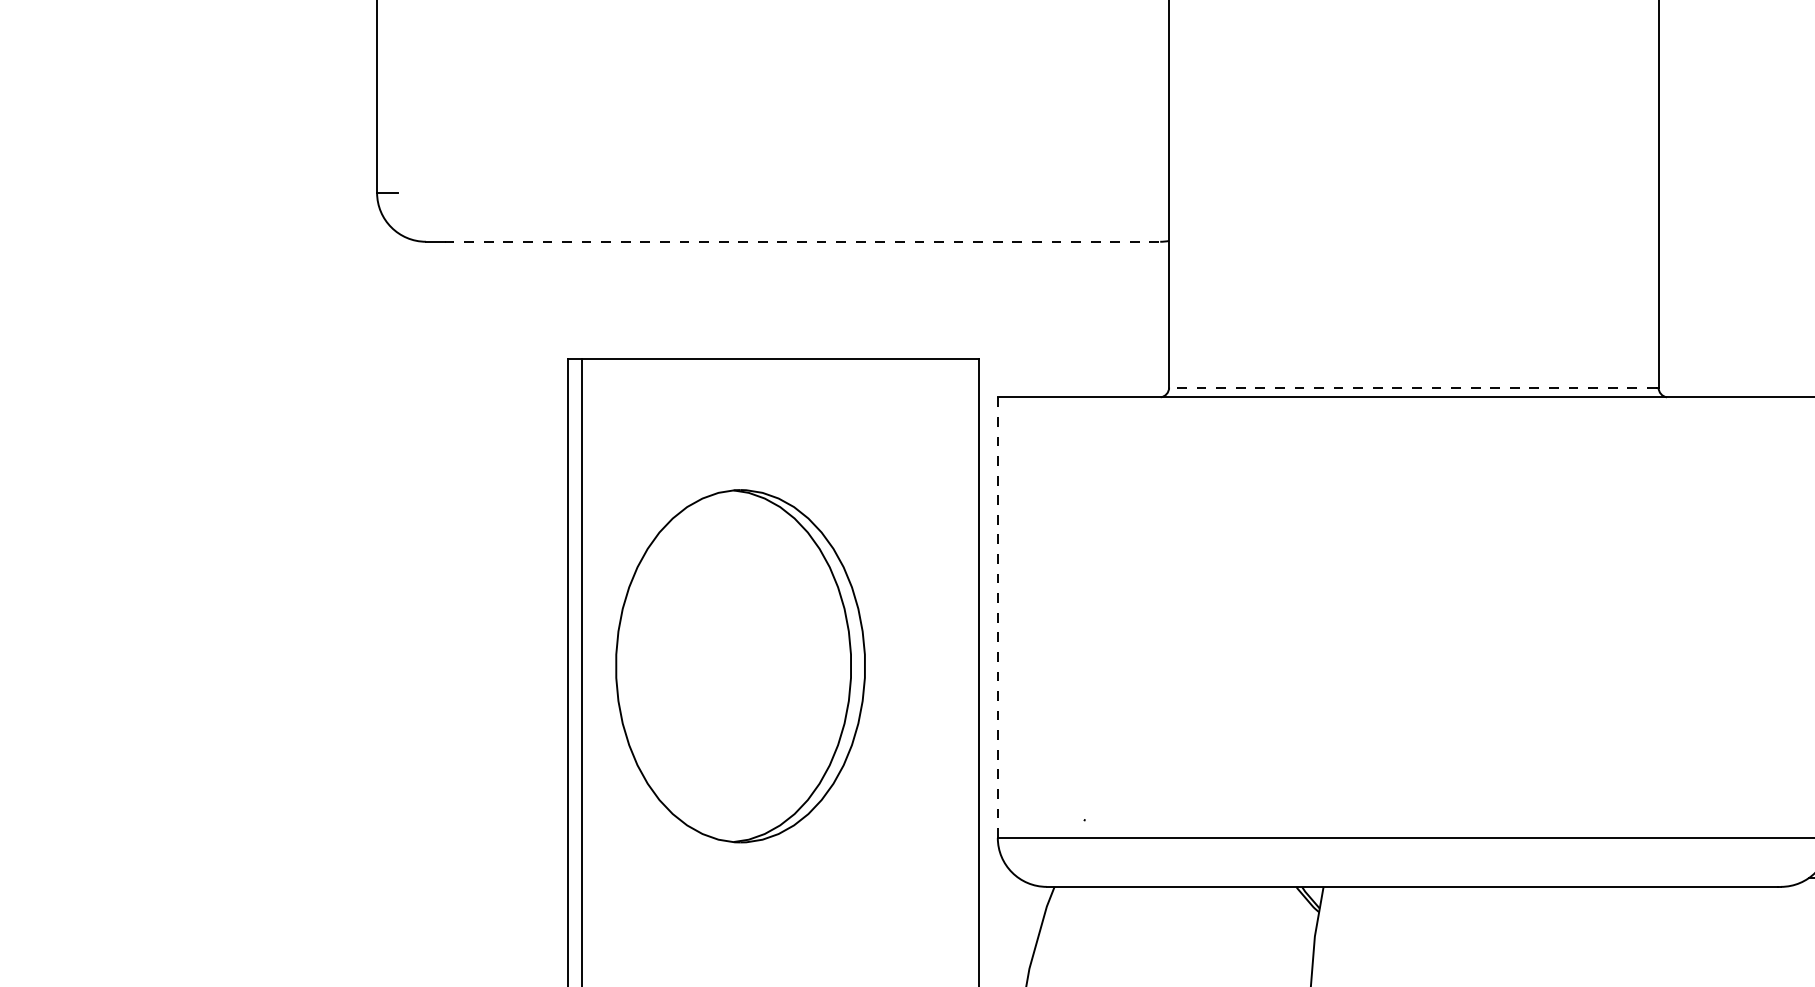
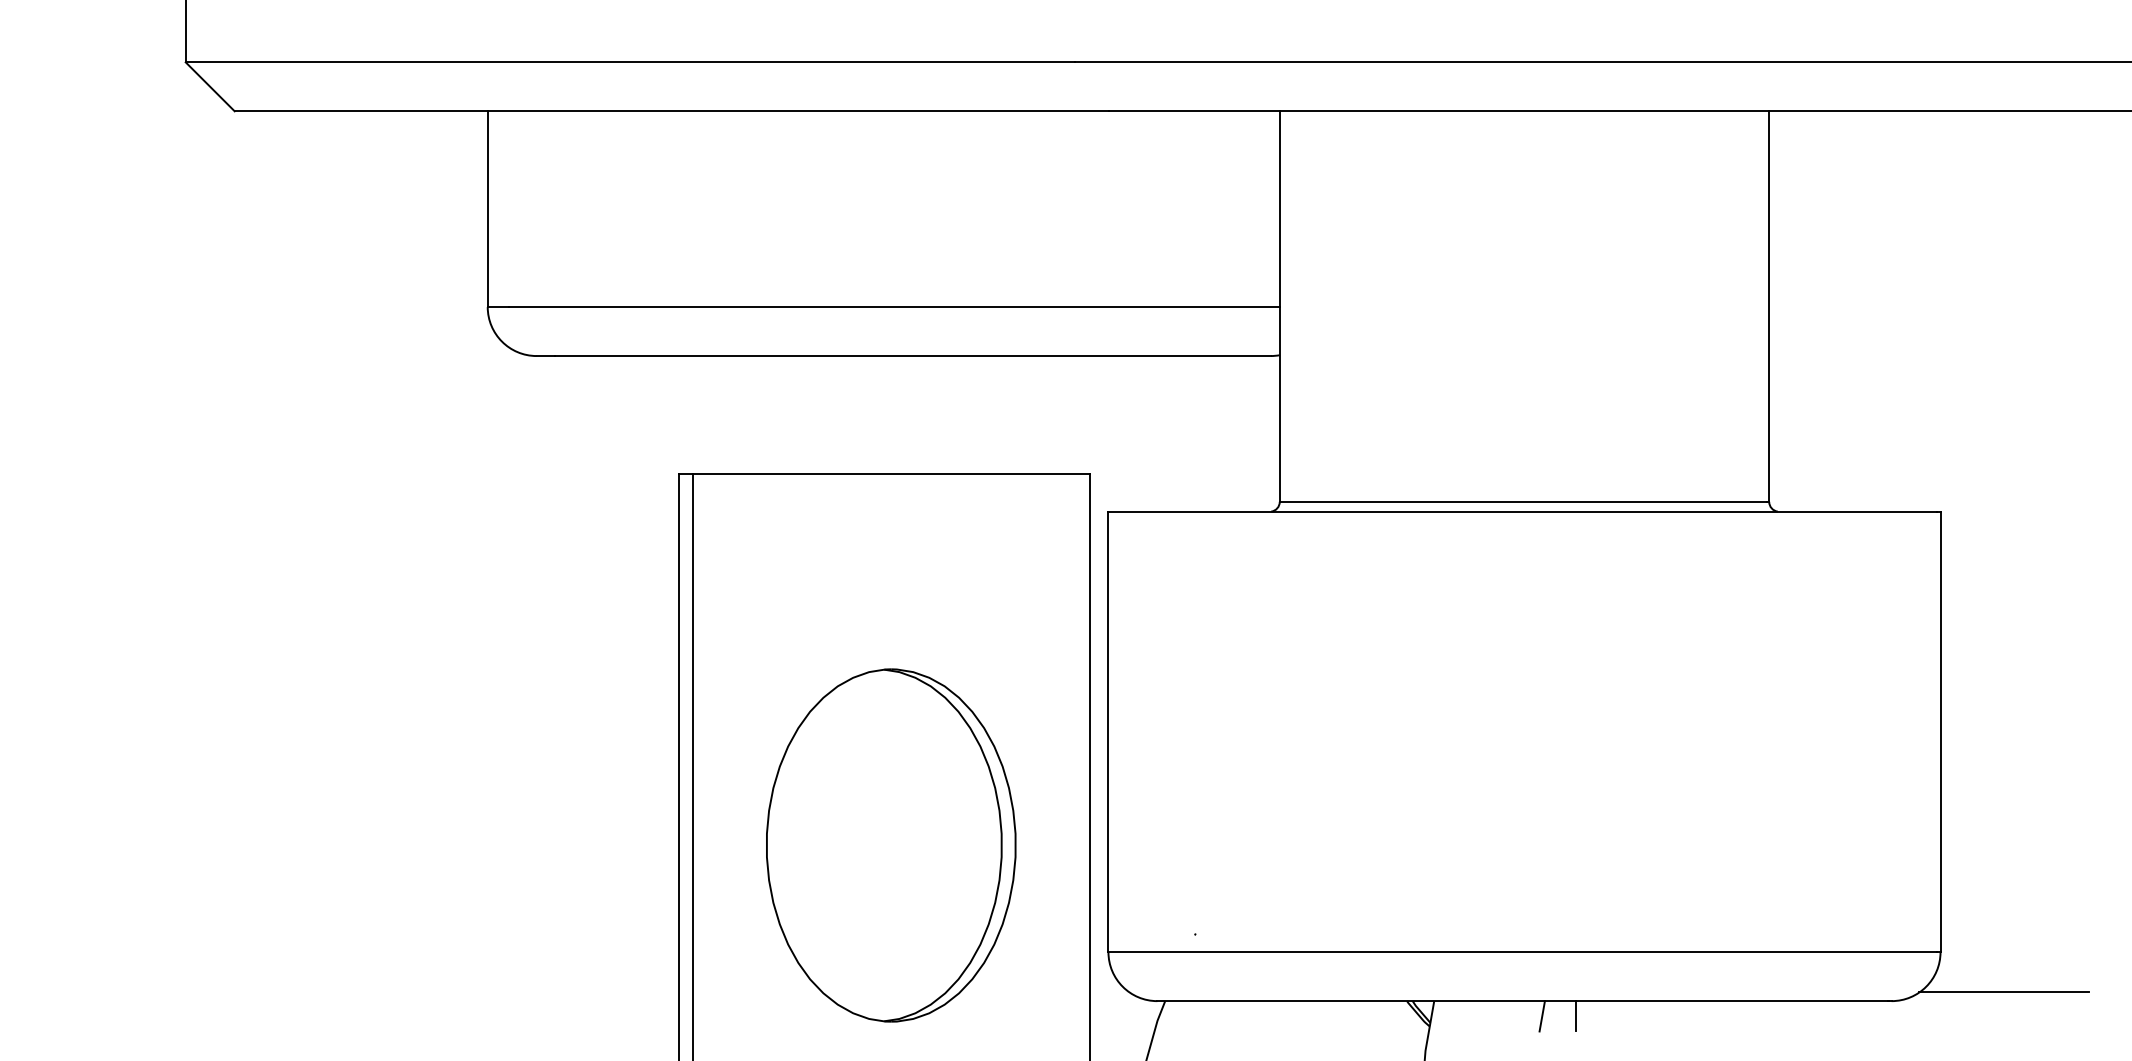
line: (782, 193) -> (893, 307), added
line: (802, 242) -> (913, 356), dashed -> solid
line: (1412, 387) -> (1523, 501), dashed -> solid
line: (997, 618) -> (1108, 732), dashed -> solid
part: (740, 666) -> (891, 845), moved
line: (1430, 902) -> (1541, 1016), added
line: (1465, 902) -> (1576, 1016), added

